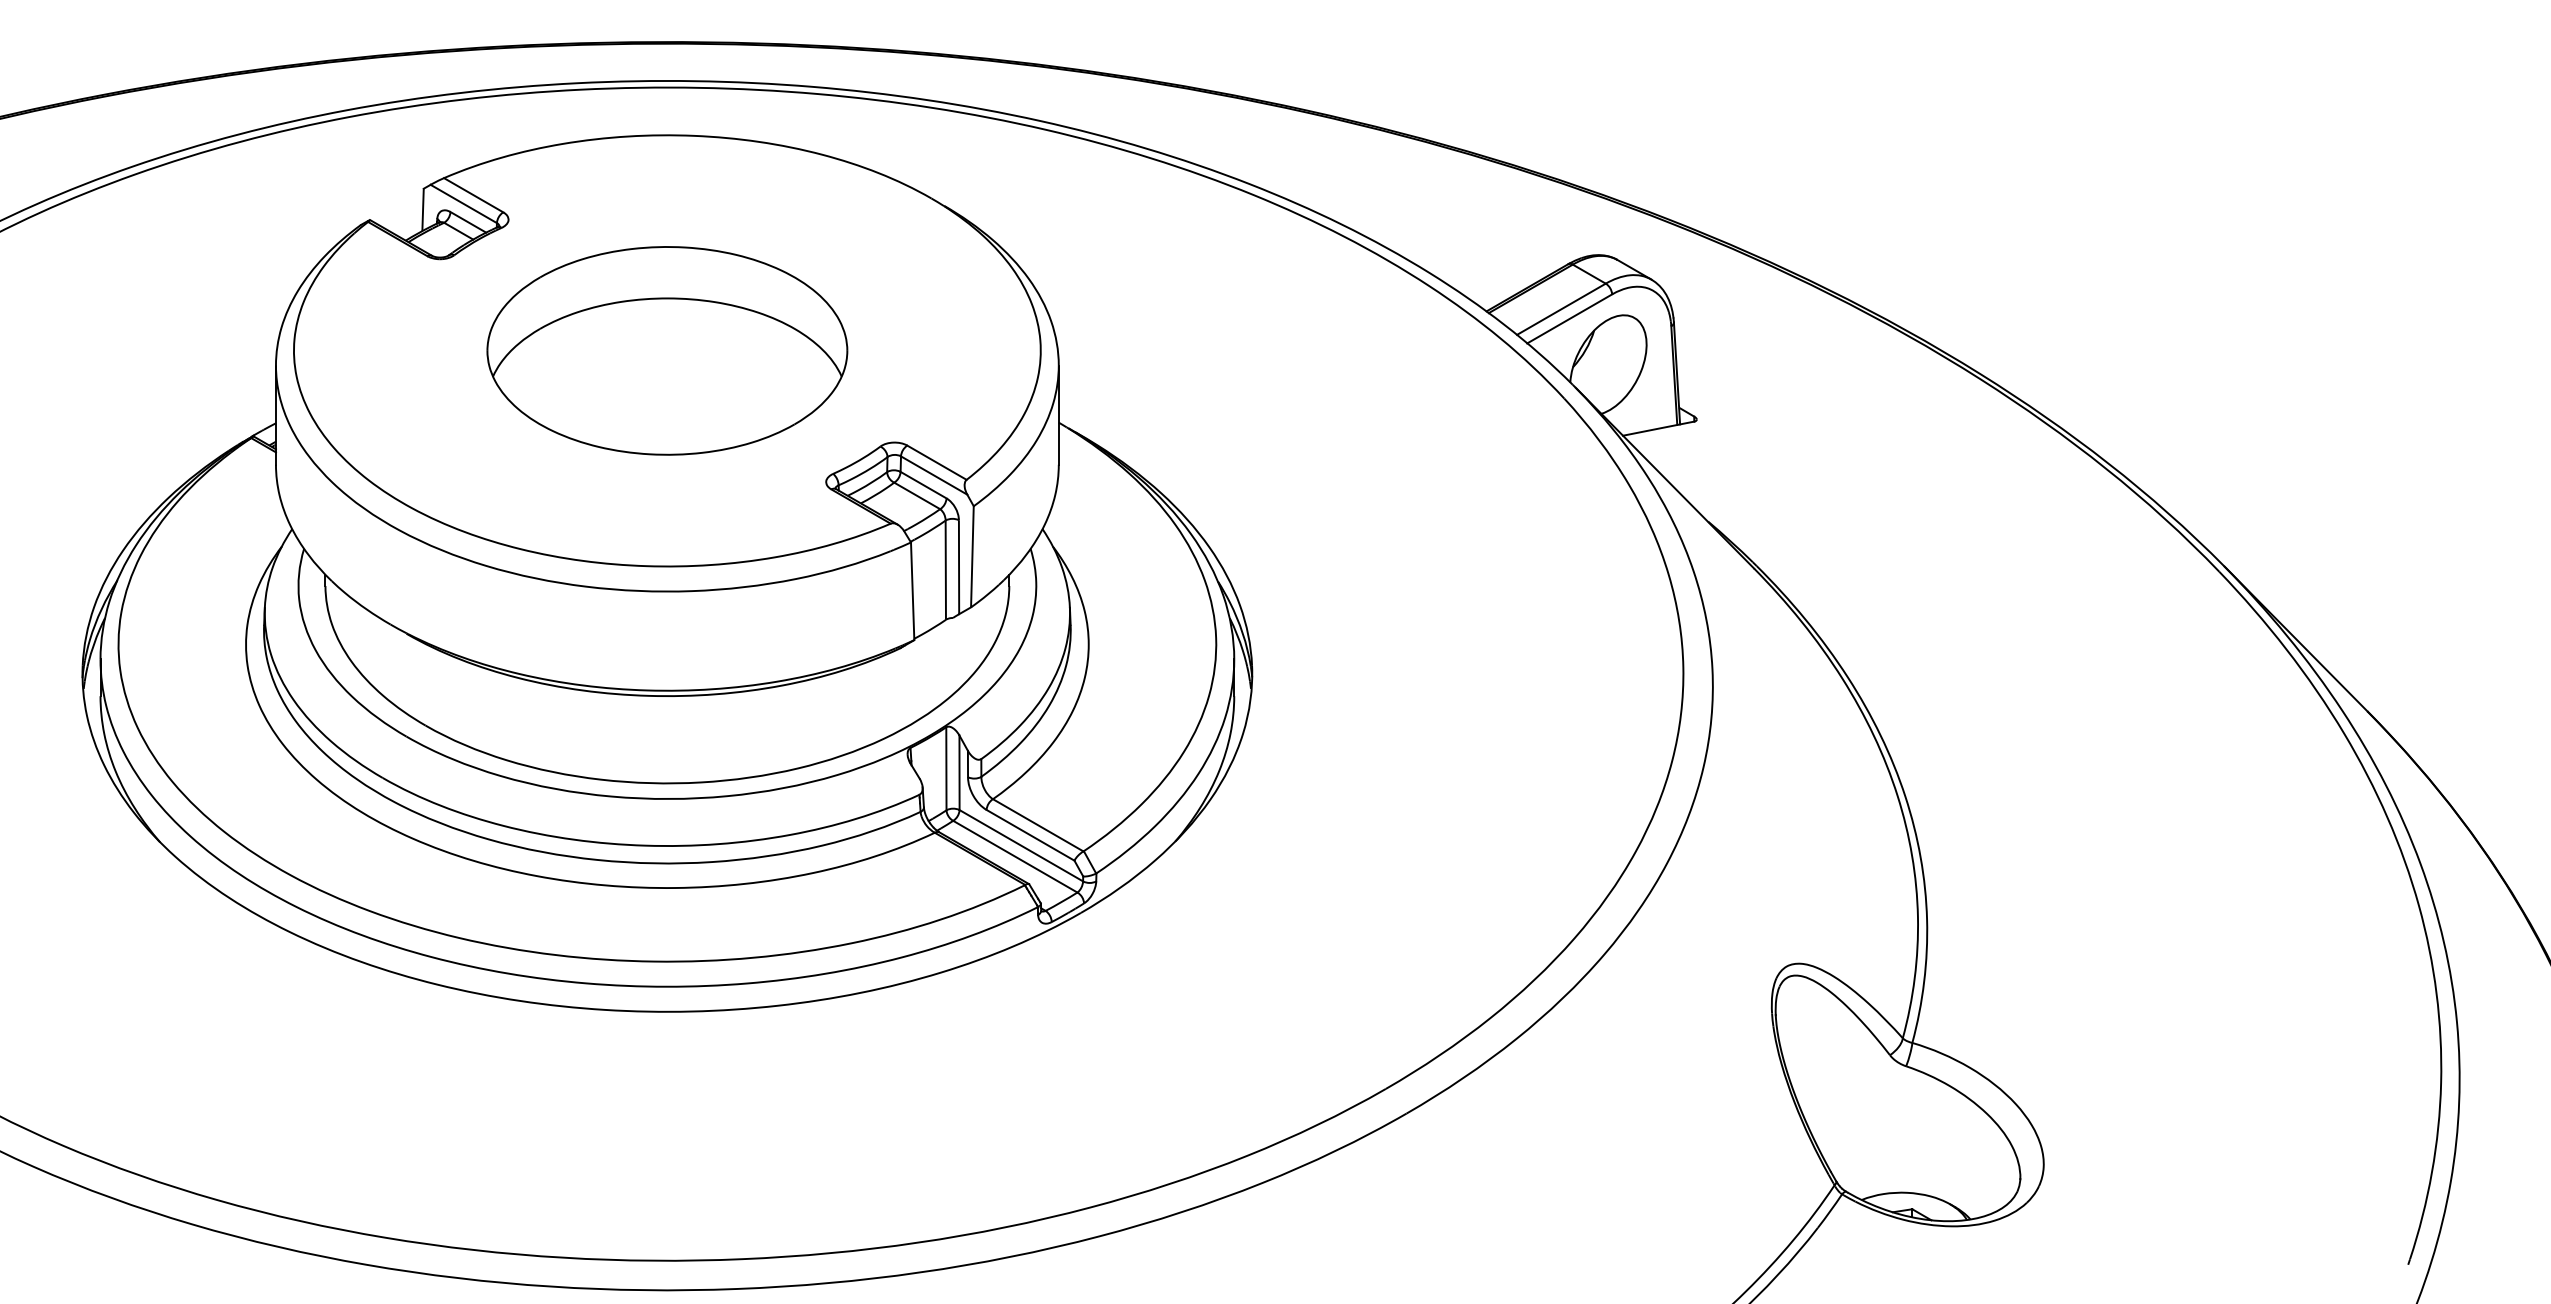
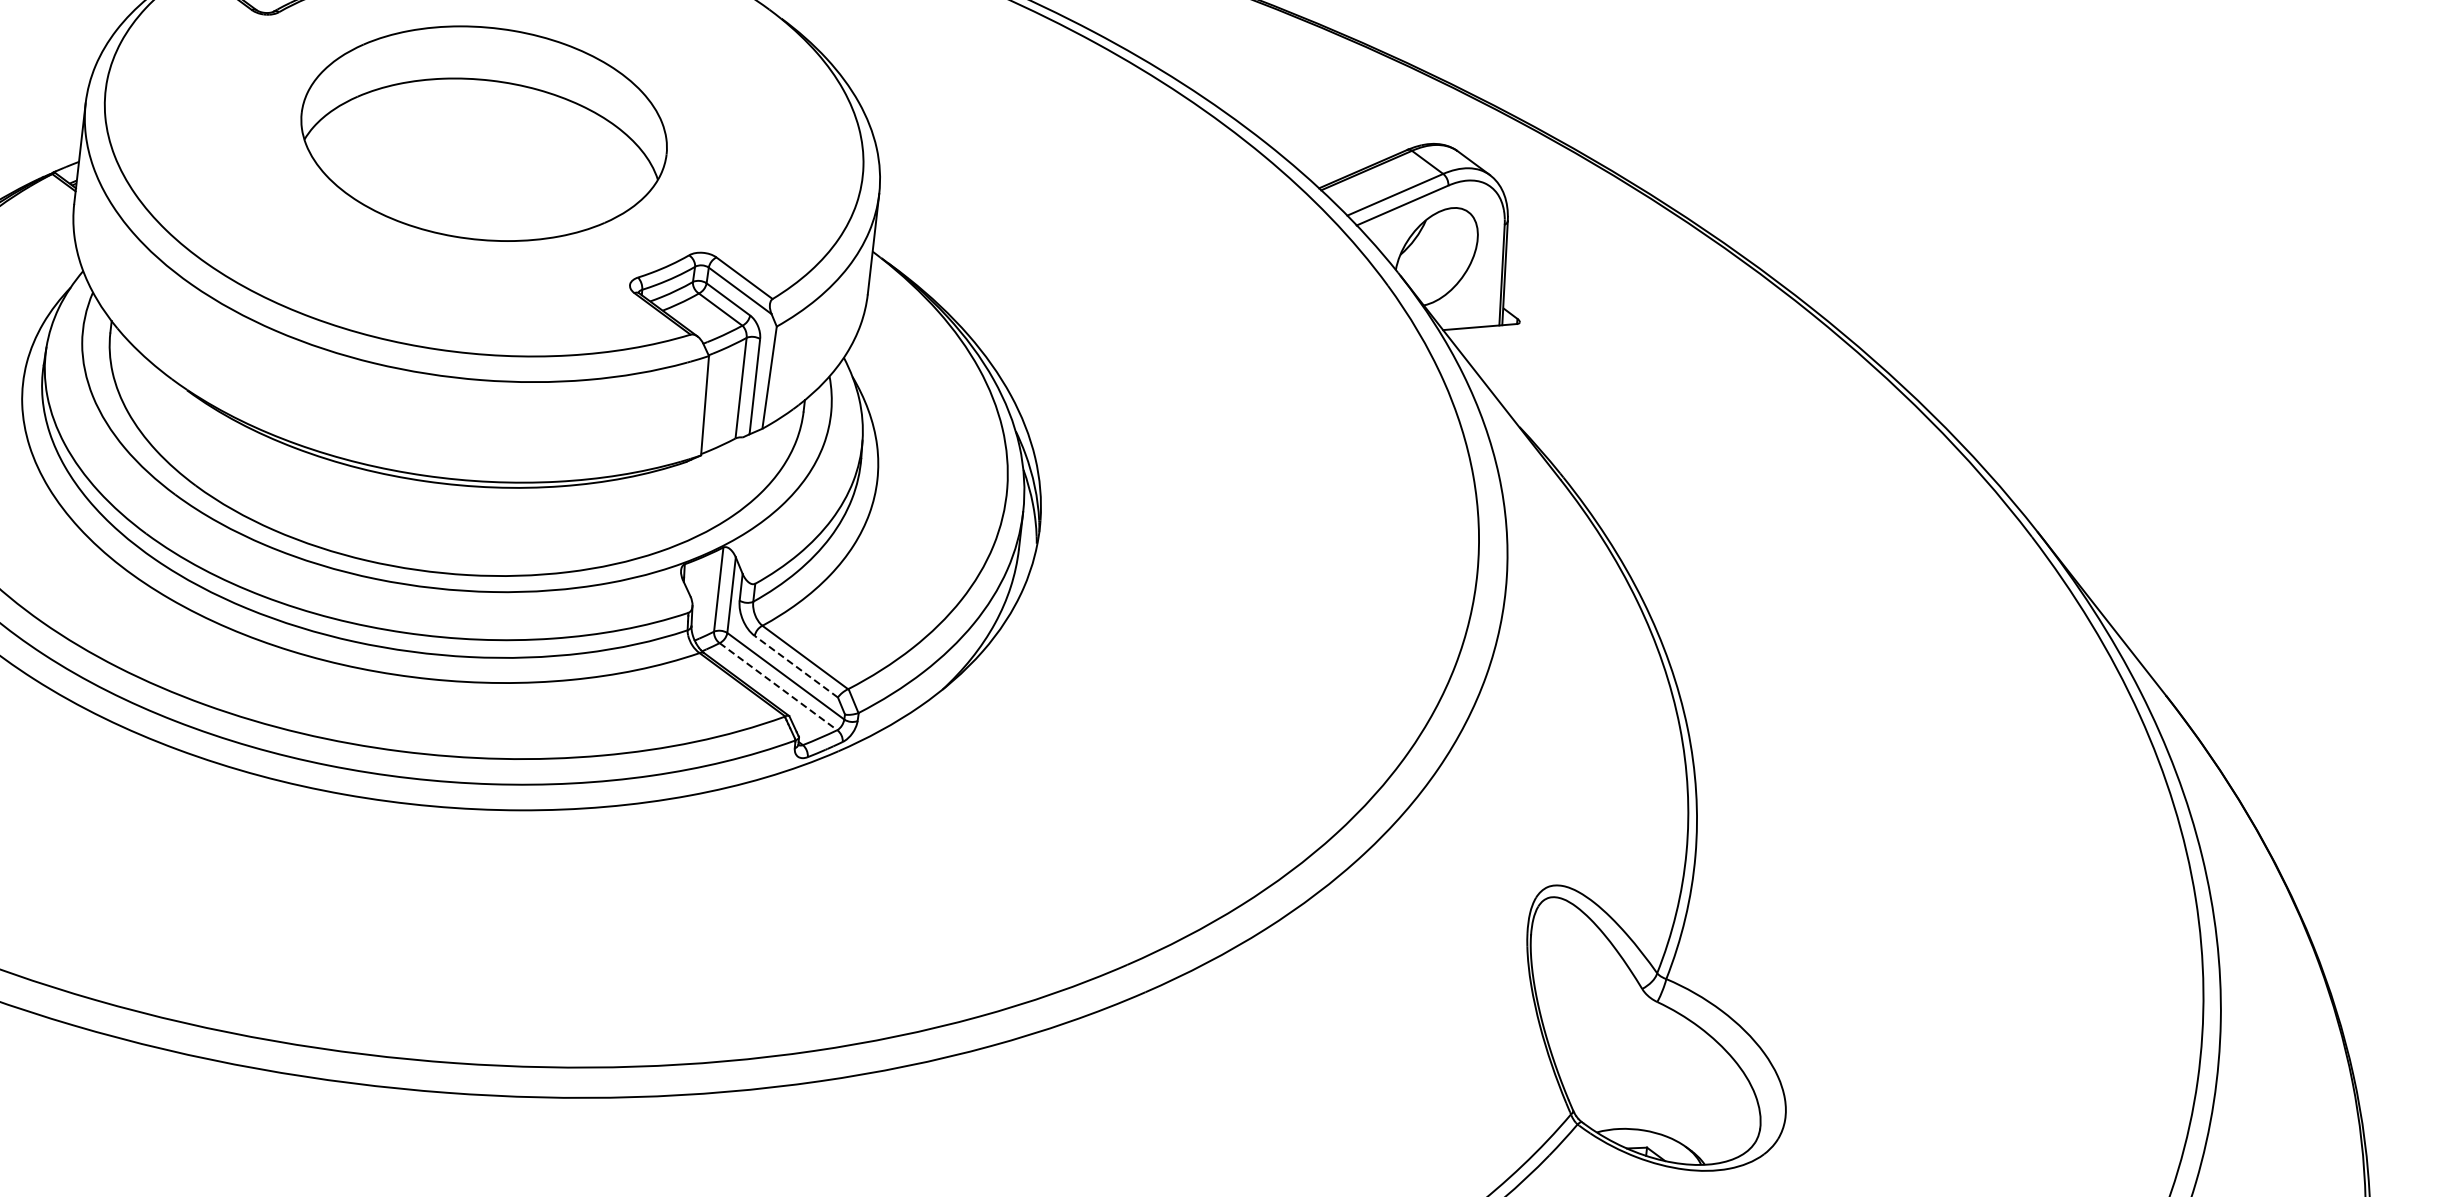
line: (1030, 835) -> (796, 666), solid -> dashed
line: (1015, 856) -> (778, 686), solid -> dashed

